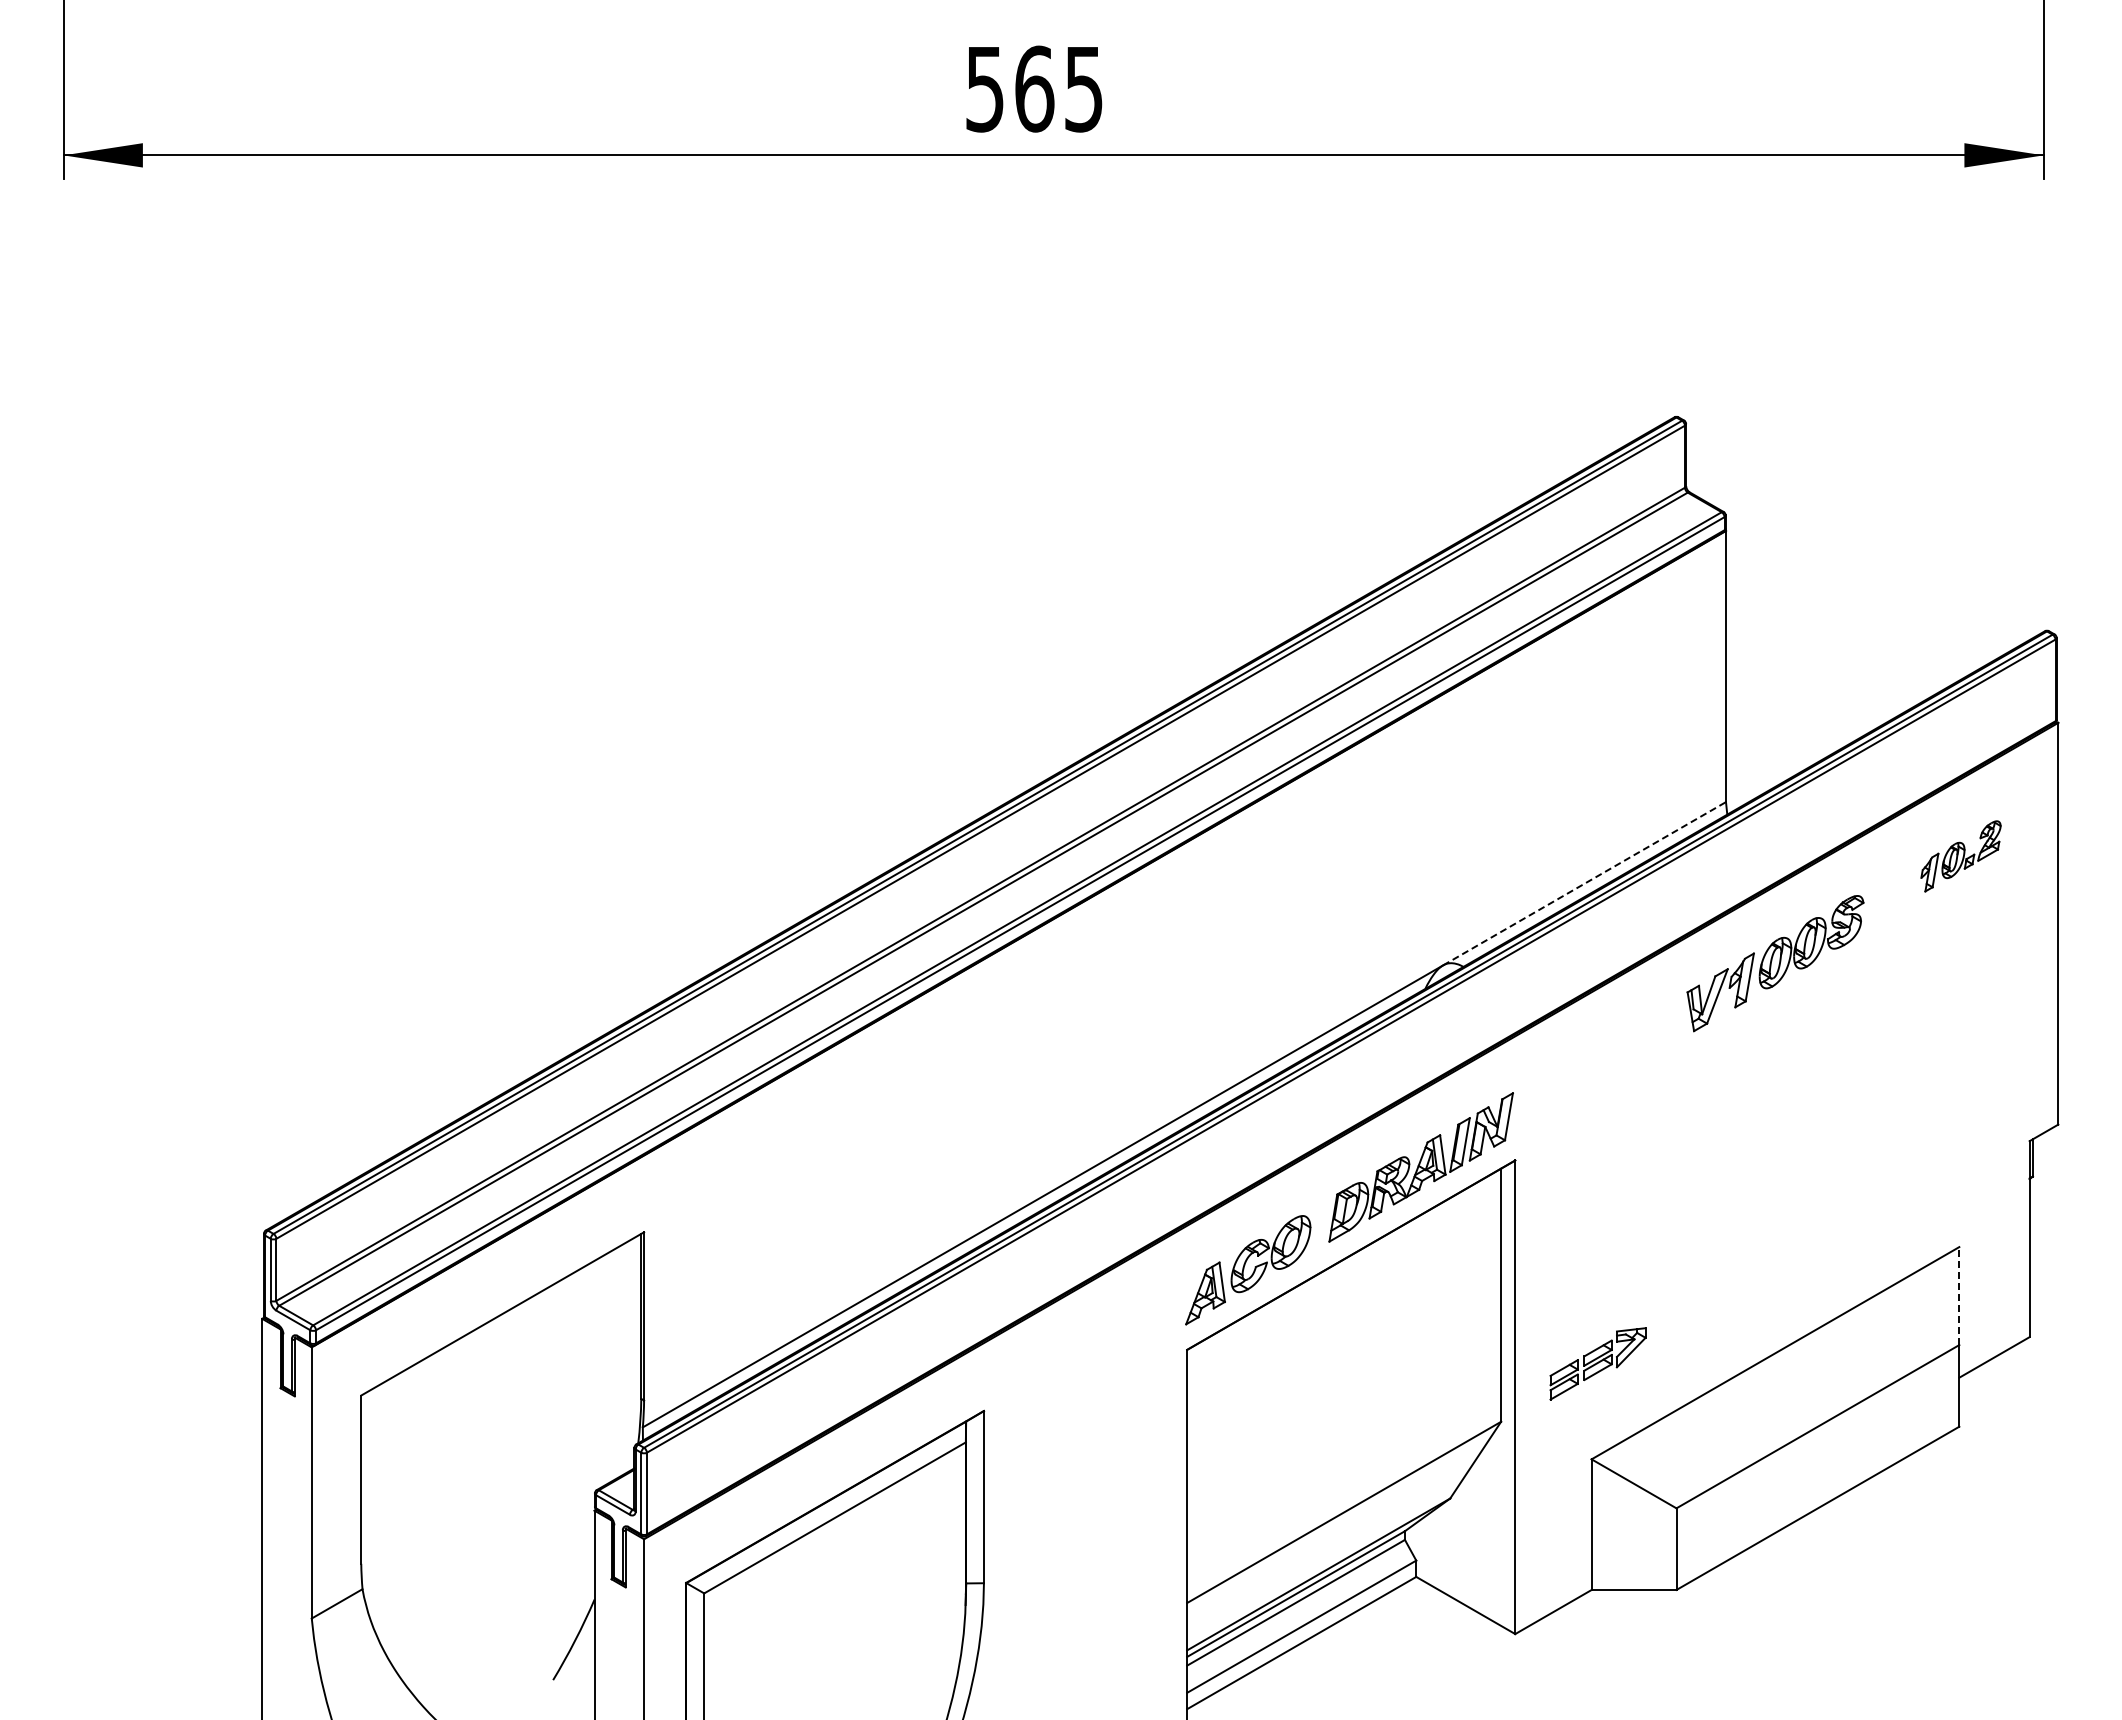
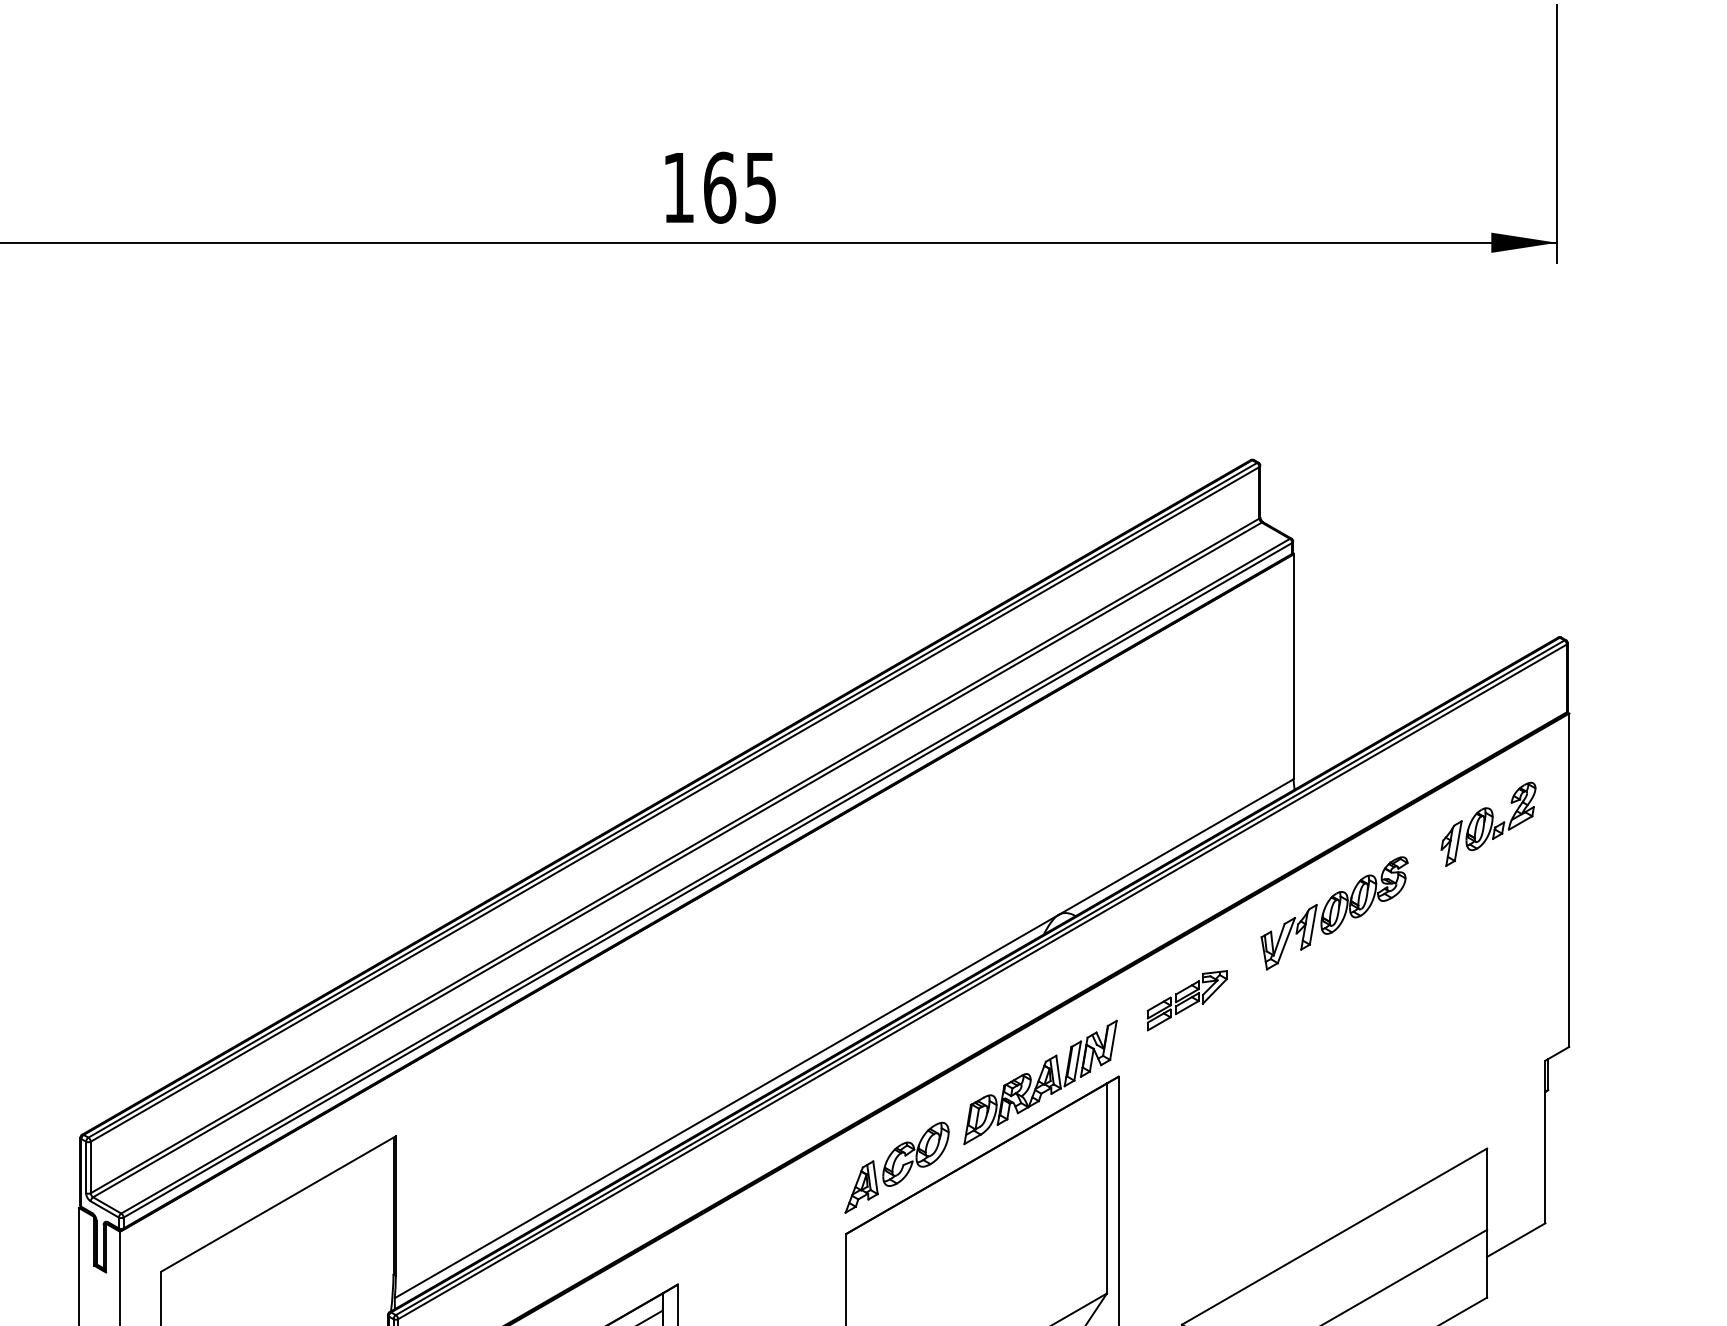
text: (984, 89) -> (678, 188), 565 -> 165
part: (1960, 856) -> (1488, 824), size x1.43
line: (1585, 883) -> (1176, 846), dashed -> solid
line: (1959, 1296) -> (1487, 1189), dashed -> solid
part: (1597, 1363) -> (1186, 1000), moved

